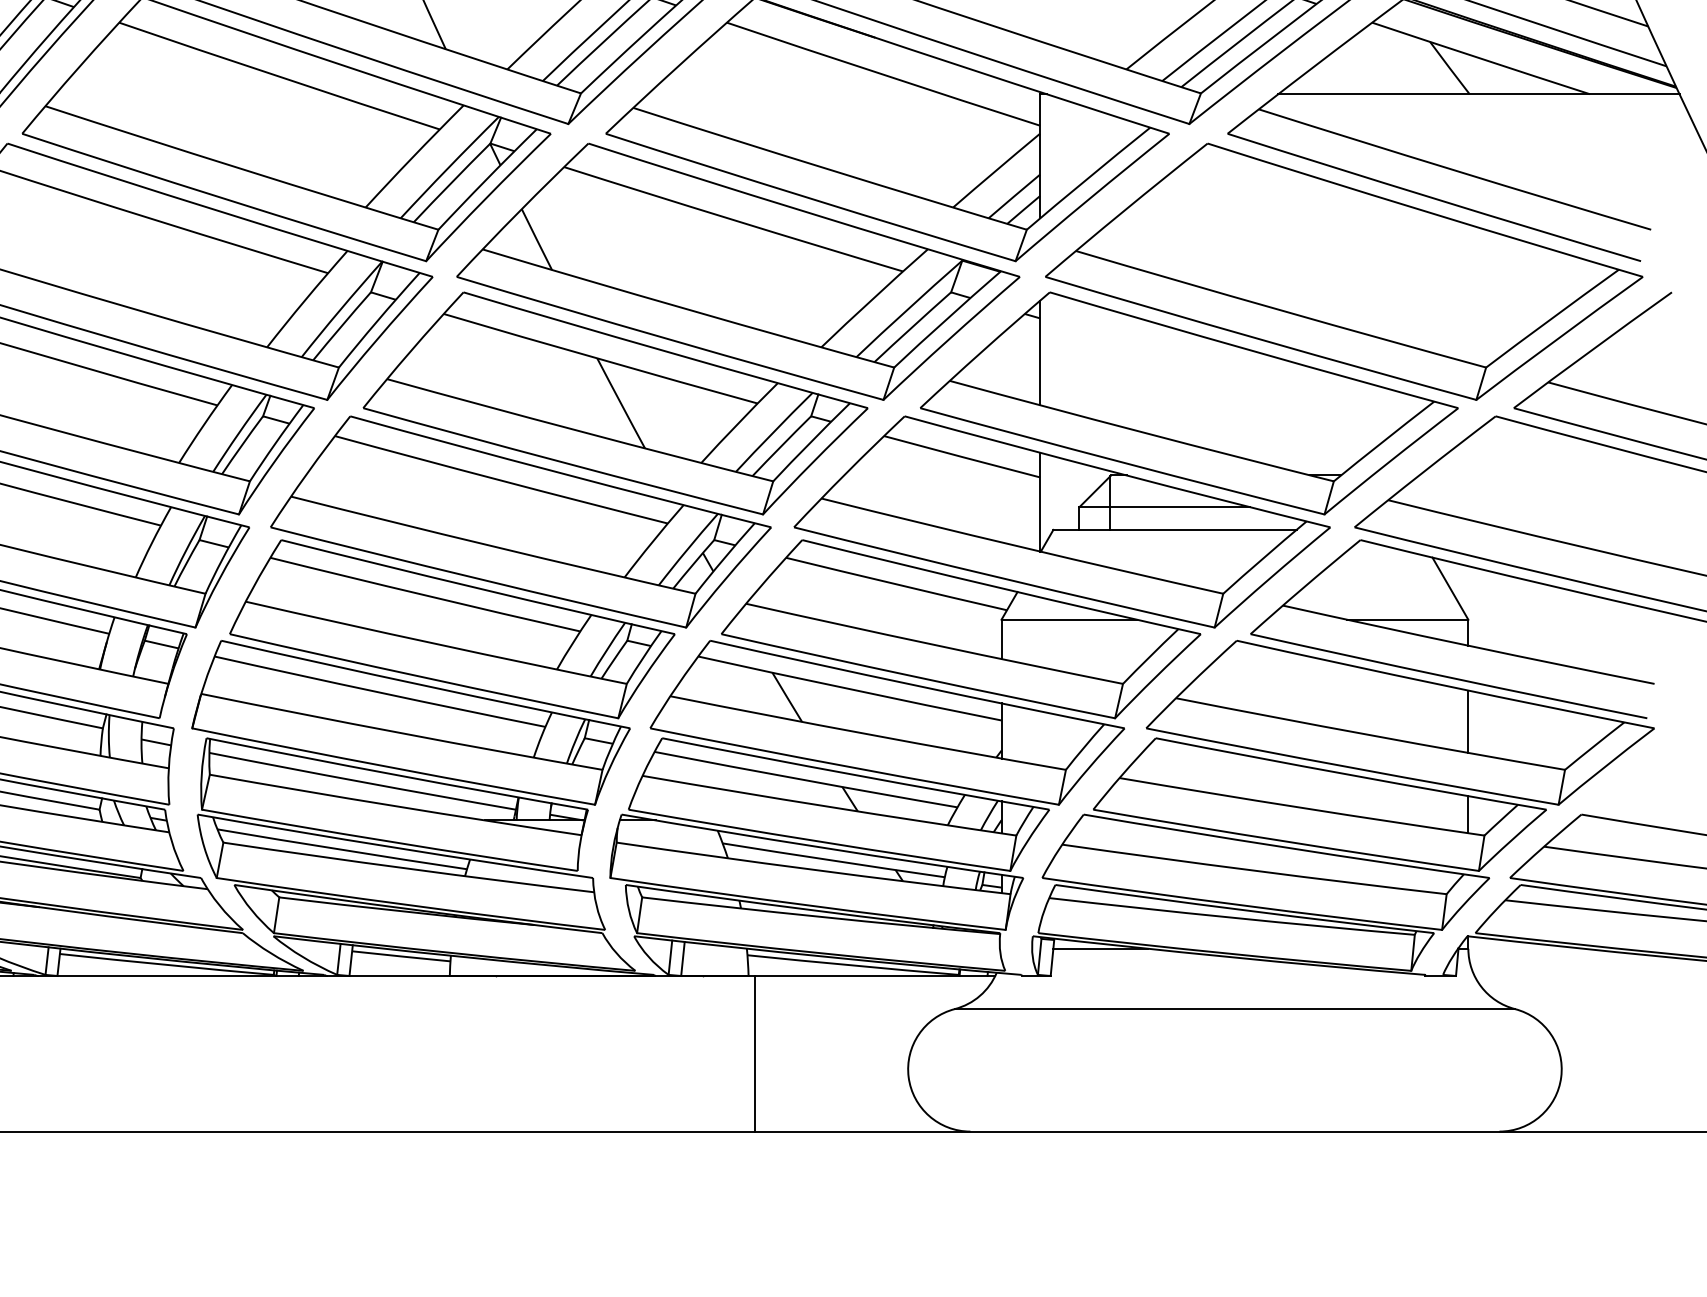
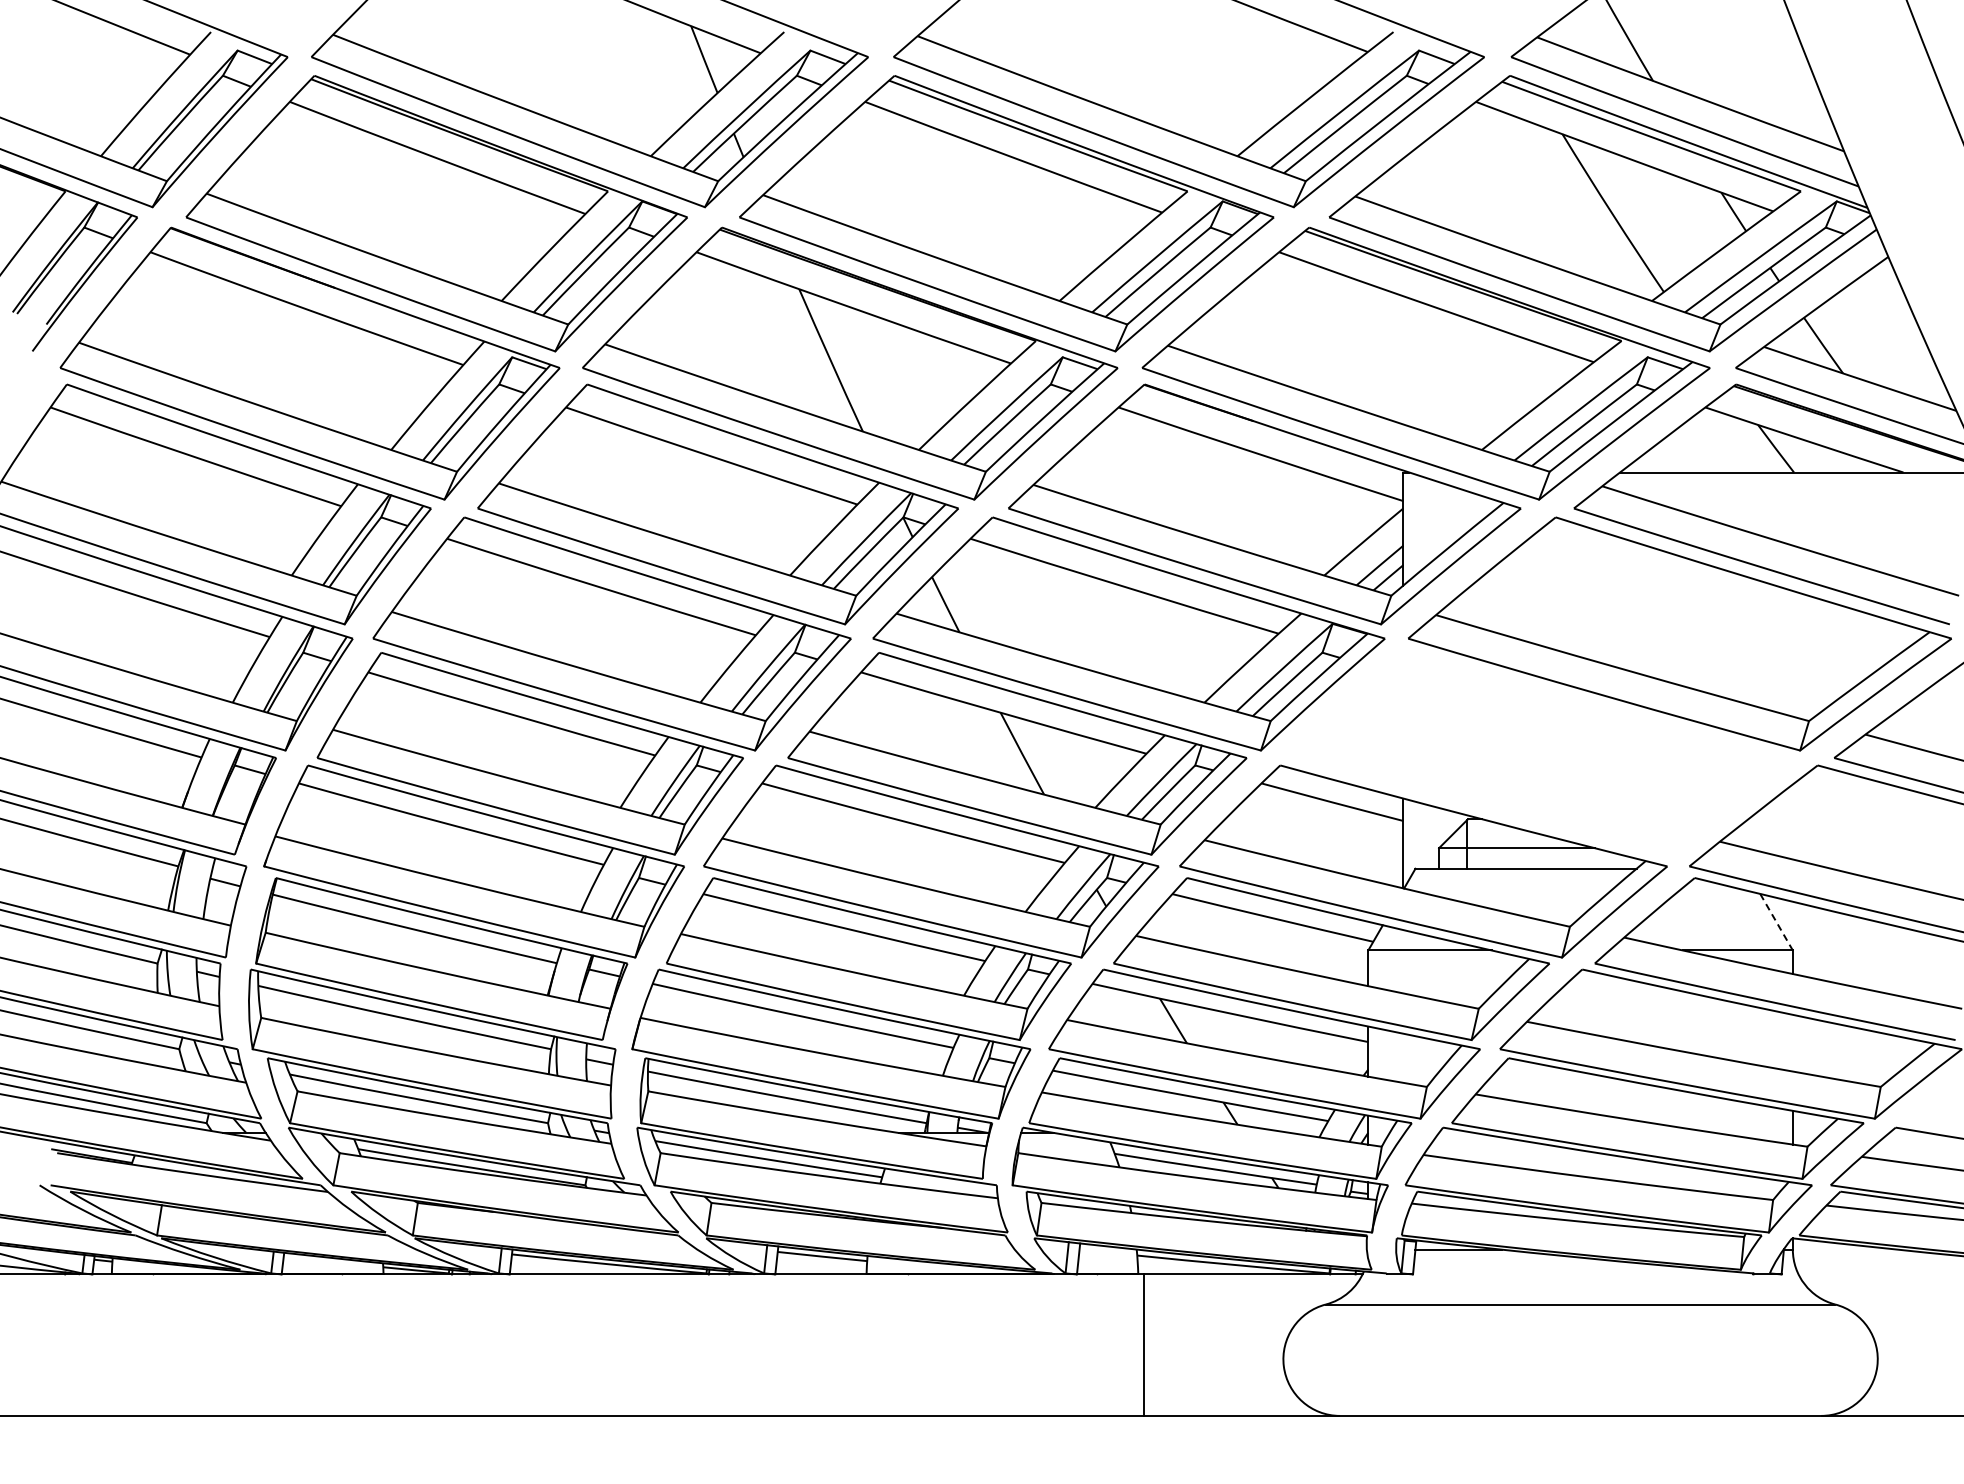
part: (1189, 403) -> (1539, 753), removed
line: (1450, 589) -> (1776, 922), solid -> dashed
line: (1467, 720) -> (1792, 1042), removed

